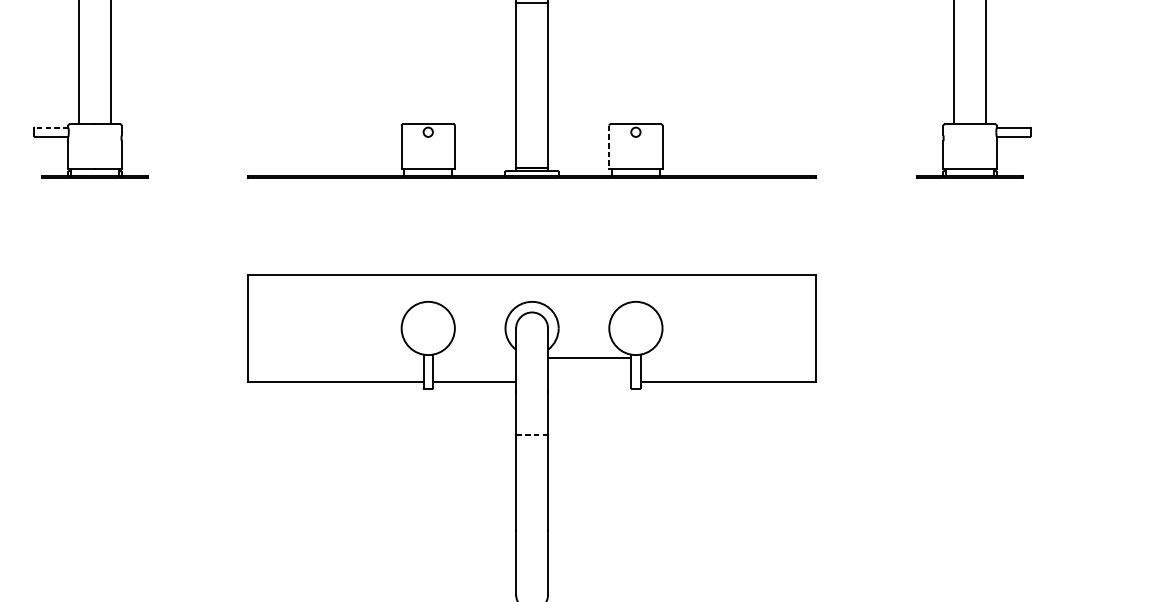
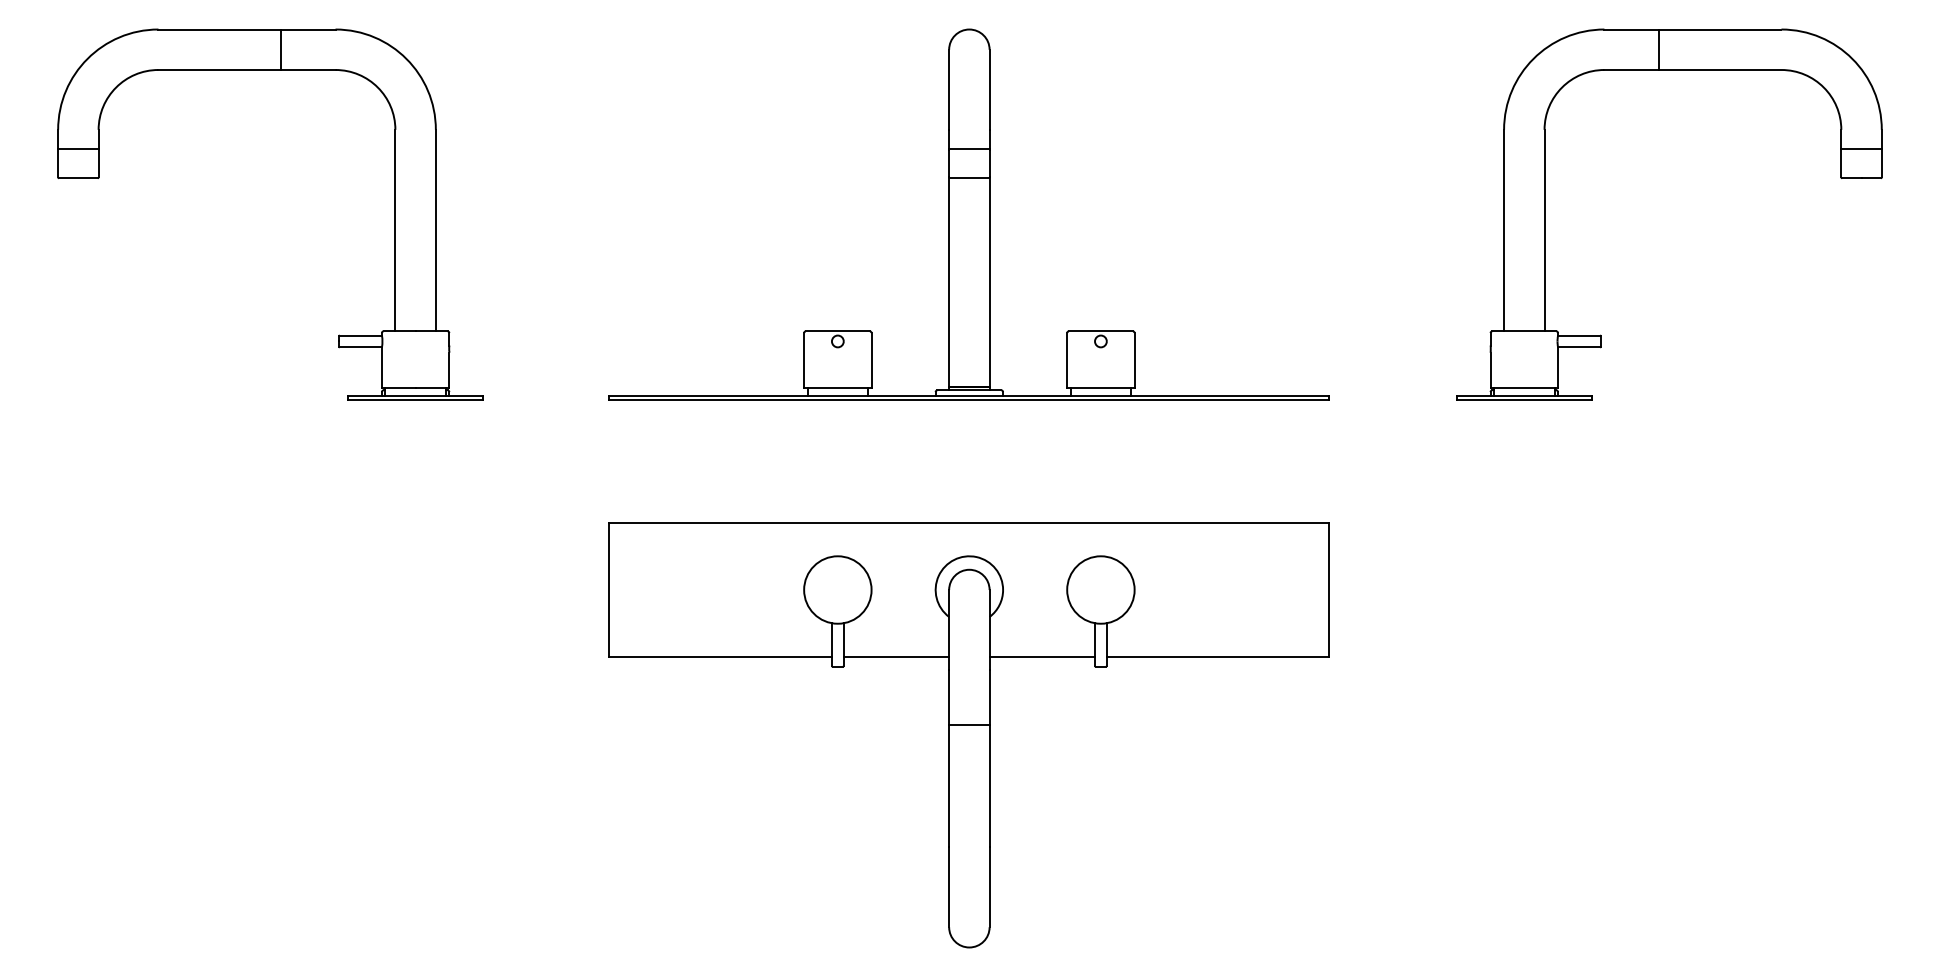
line: (51, 127) -> (360, 335), dashed -> solid
line: (609, 147) -> (1067, 360), dashed -> solid
line: (589, 358) -> (1042, 657), moved
line: (531, 434) -> (968, 724), dashed -> solid

